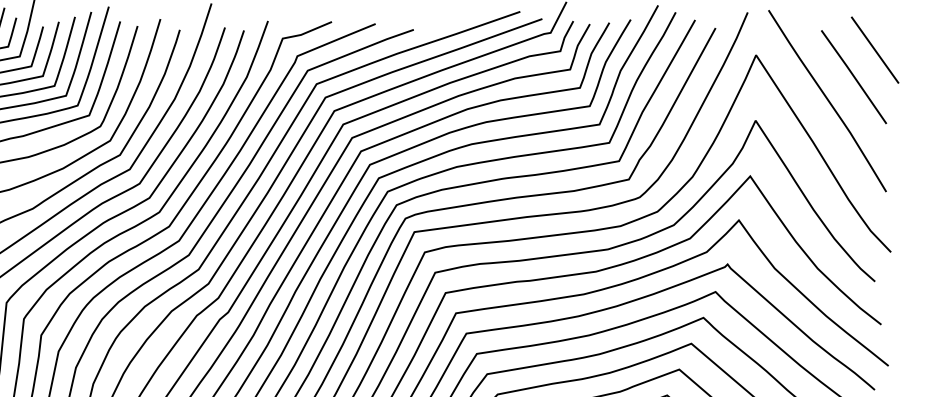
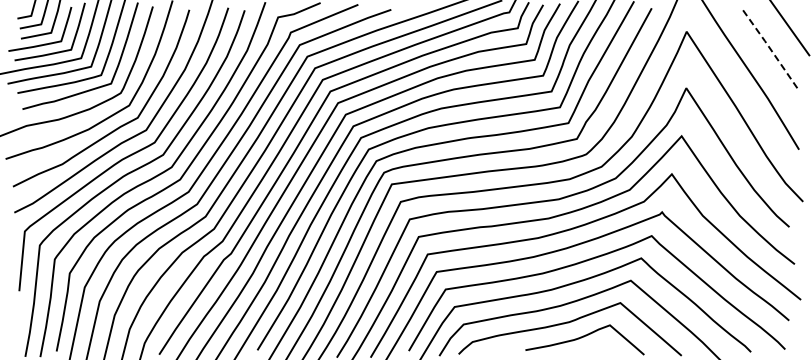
line: (854, 75) -> (771, 49), solid -> dashed

